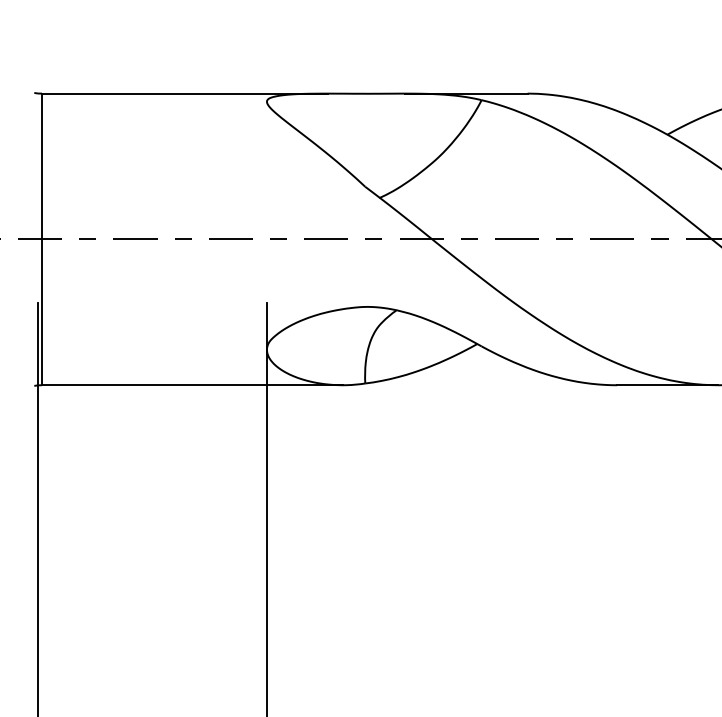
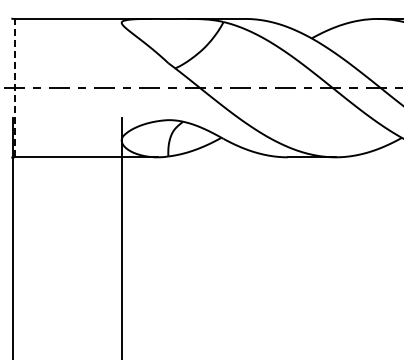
line: (40, 238) -> (14, 87), solid -> dashed

